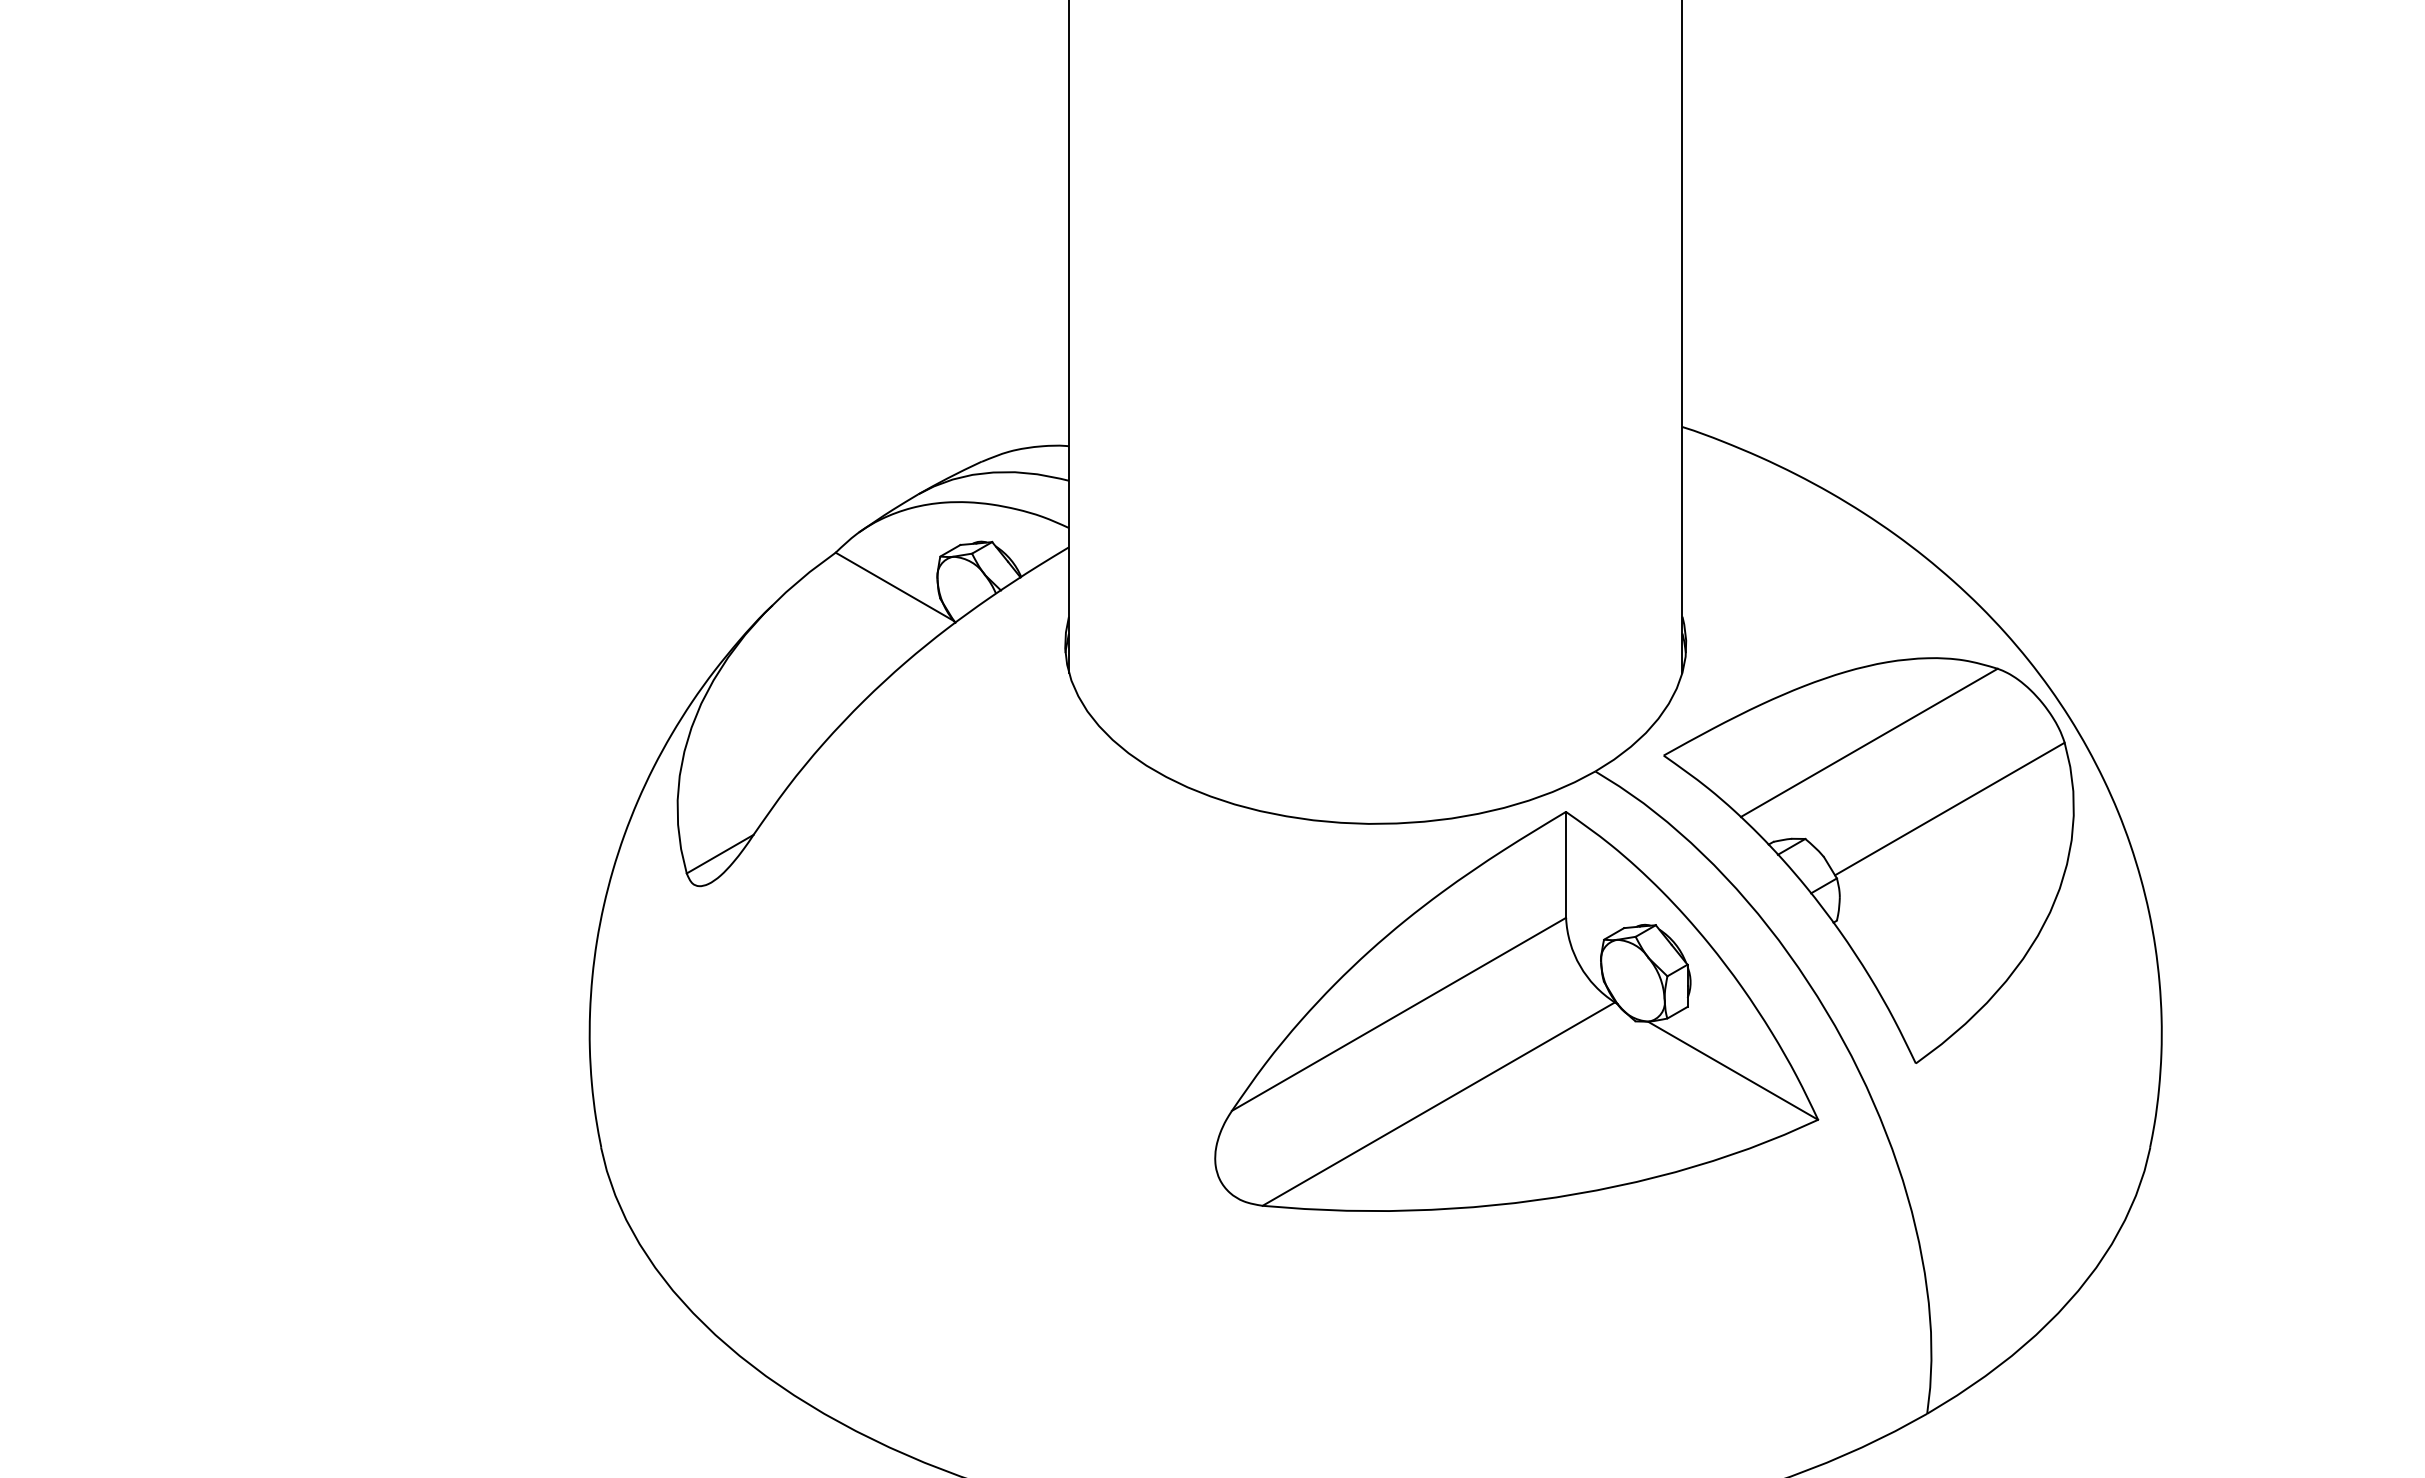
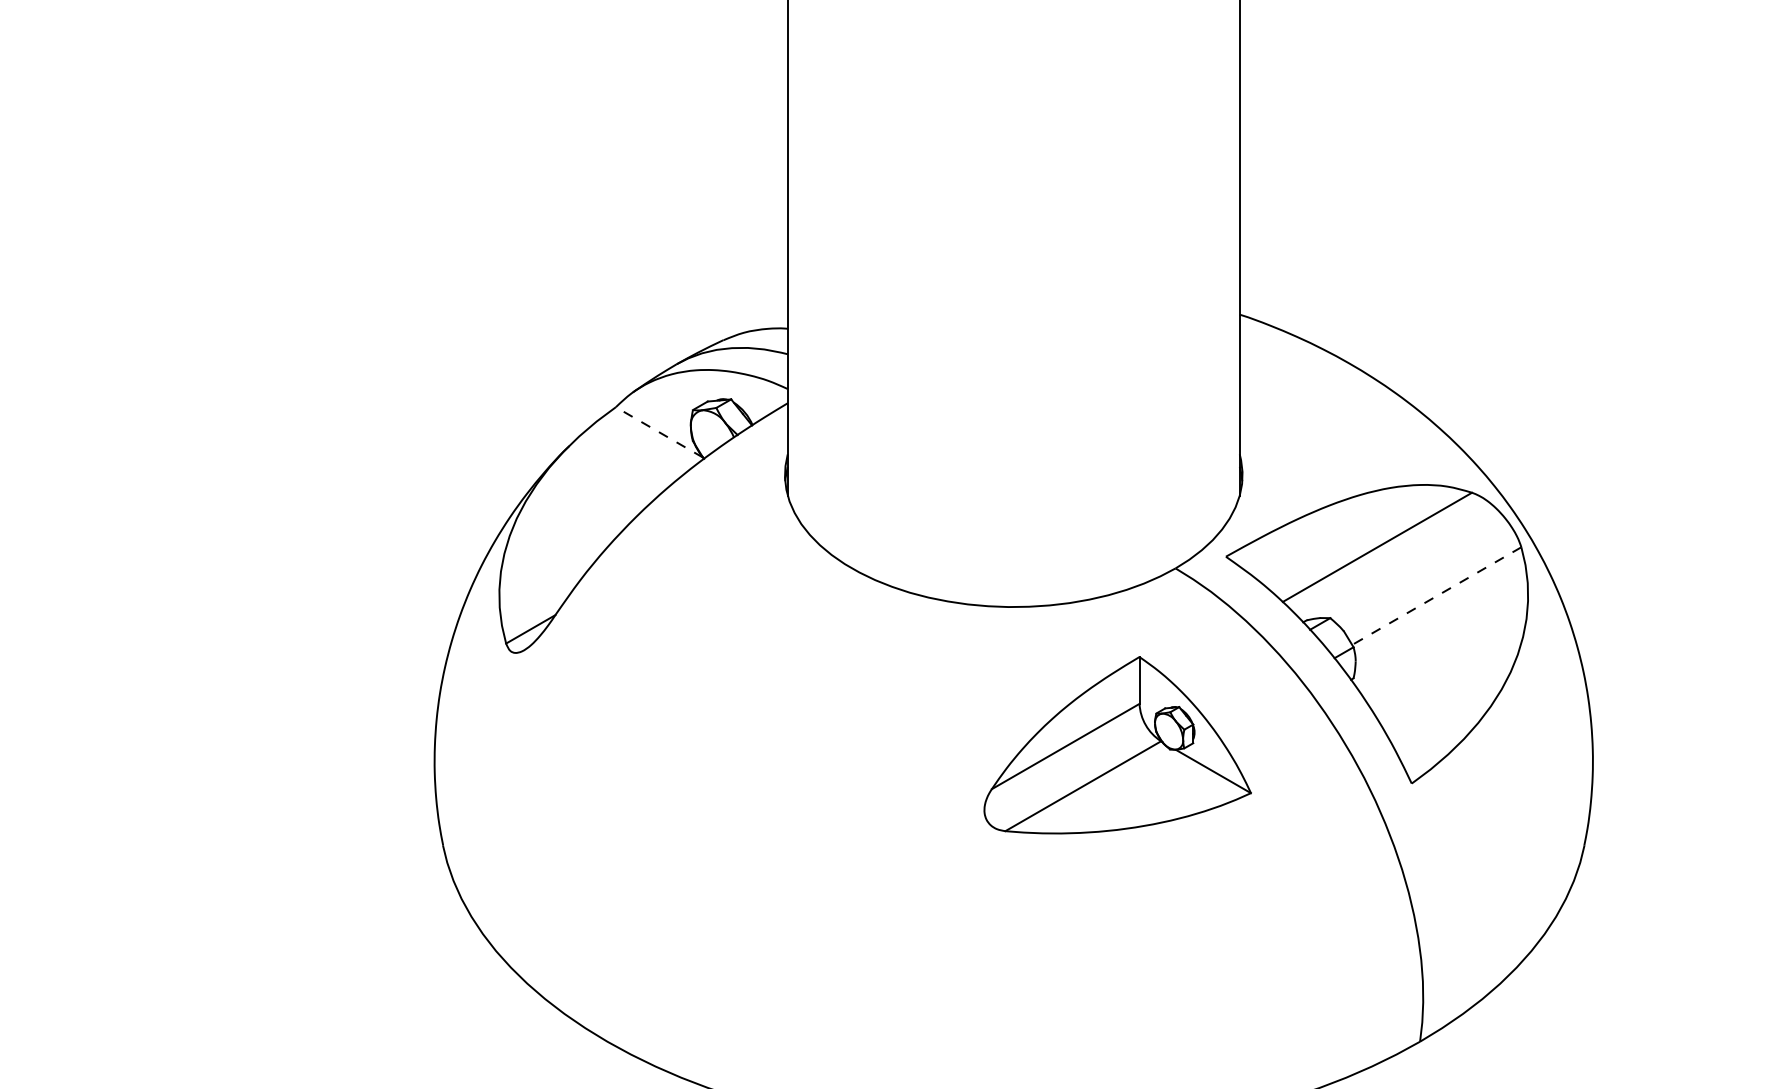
line: (894, 586) -> (659, 432), solid -> dashed
line: (1949, 809) -> (1436, 596), solid -> dashed
part: (1516, 1011) -> (1117, 745), size x0.6

